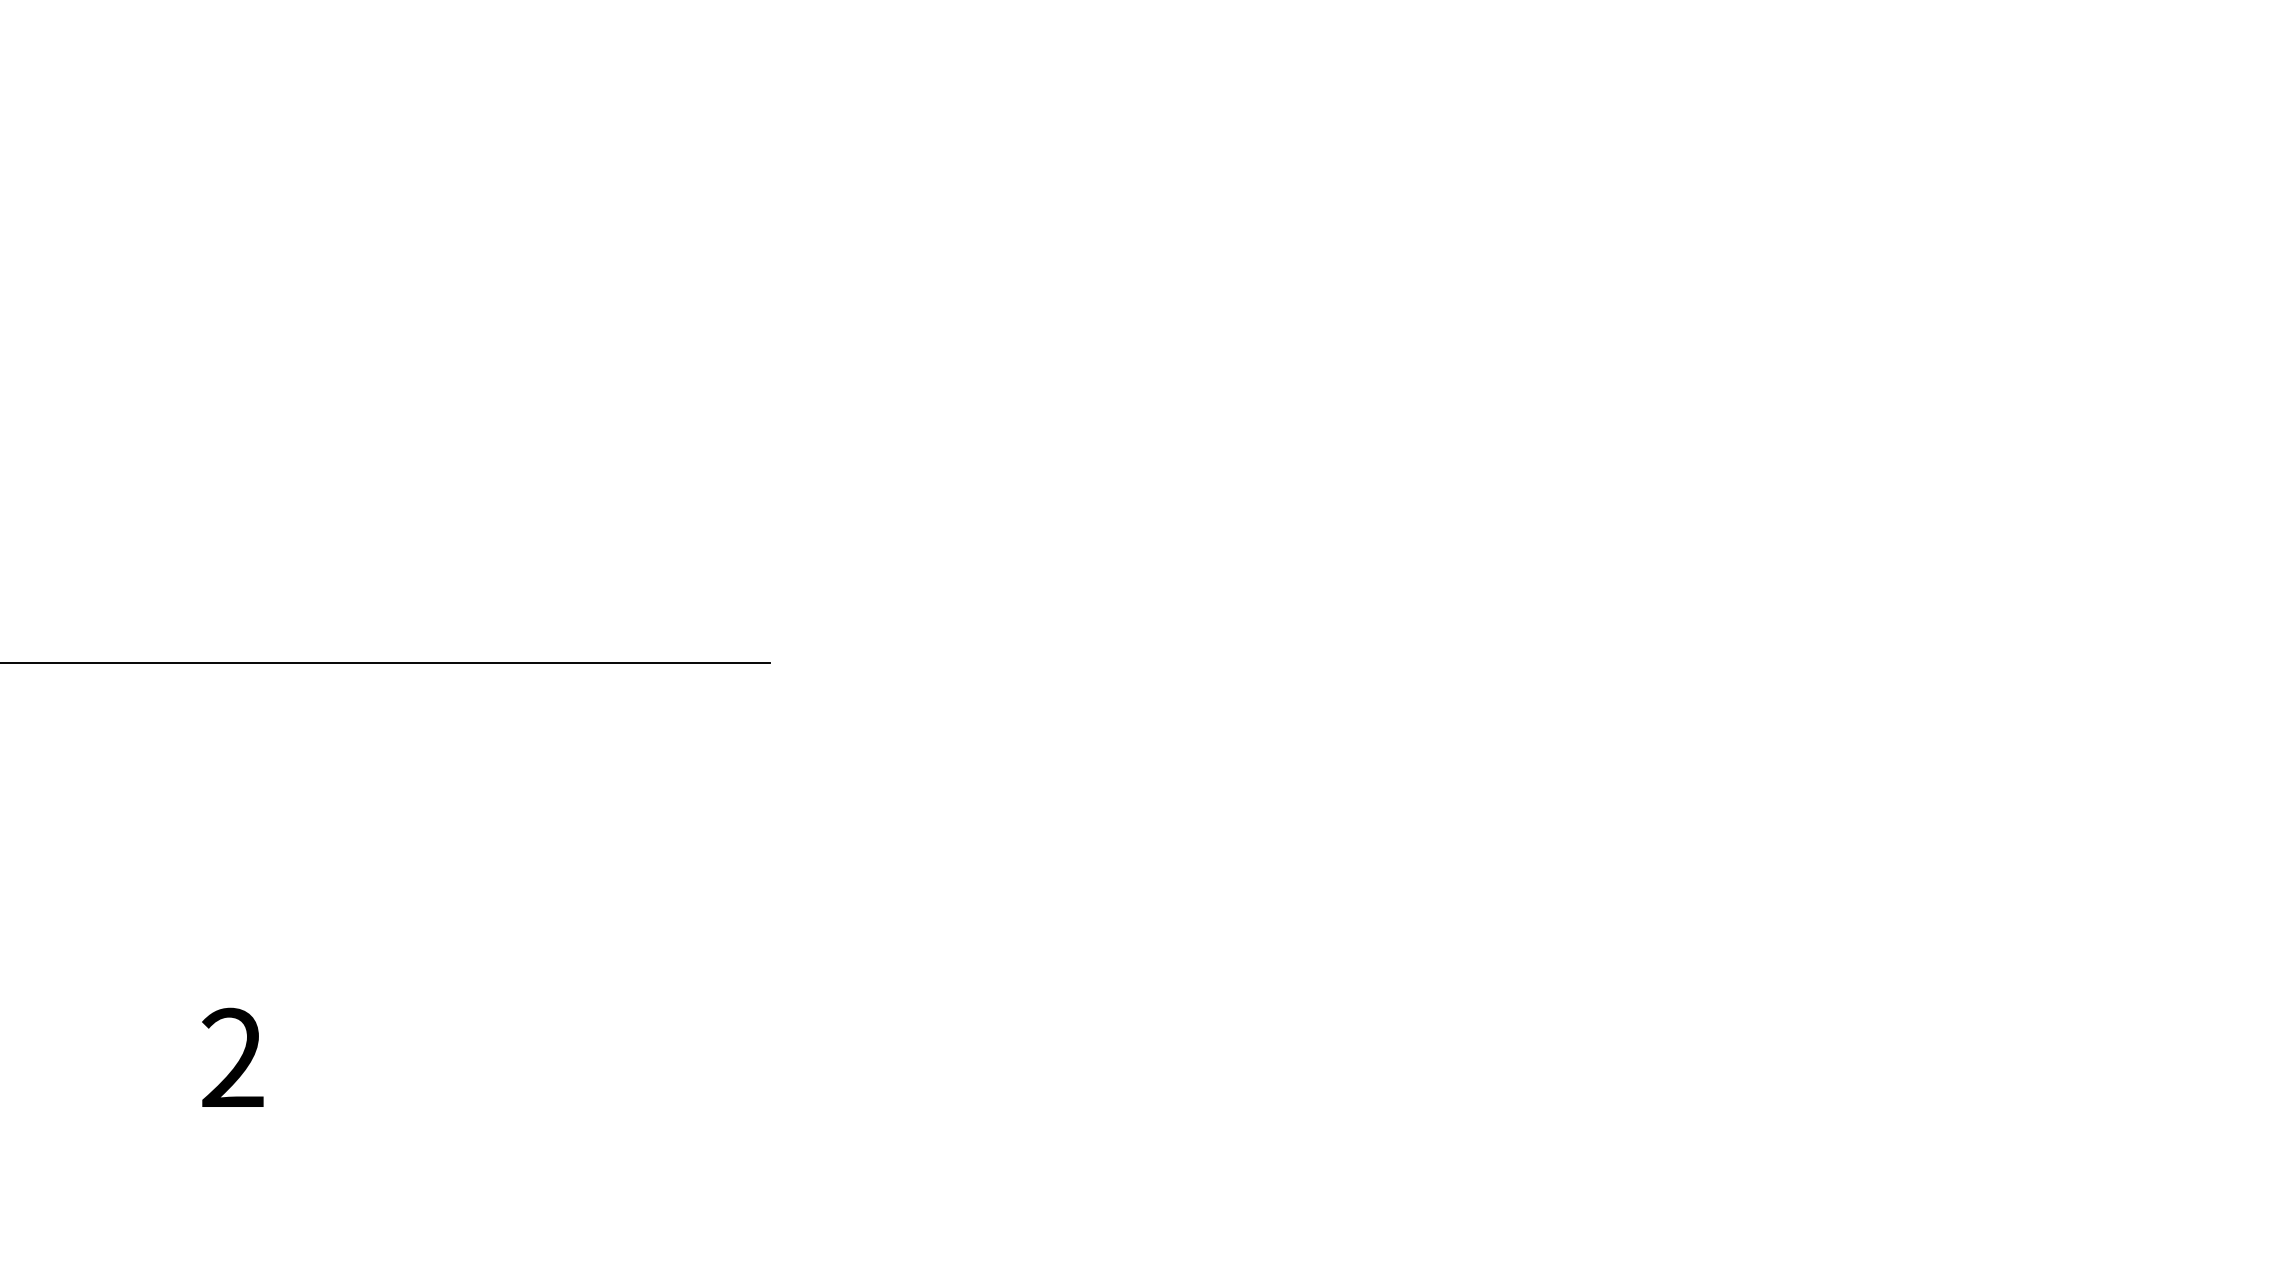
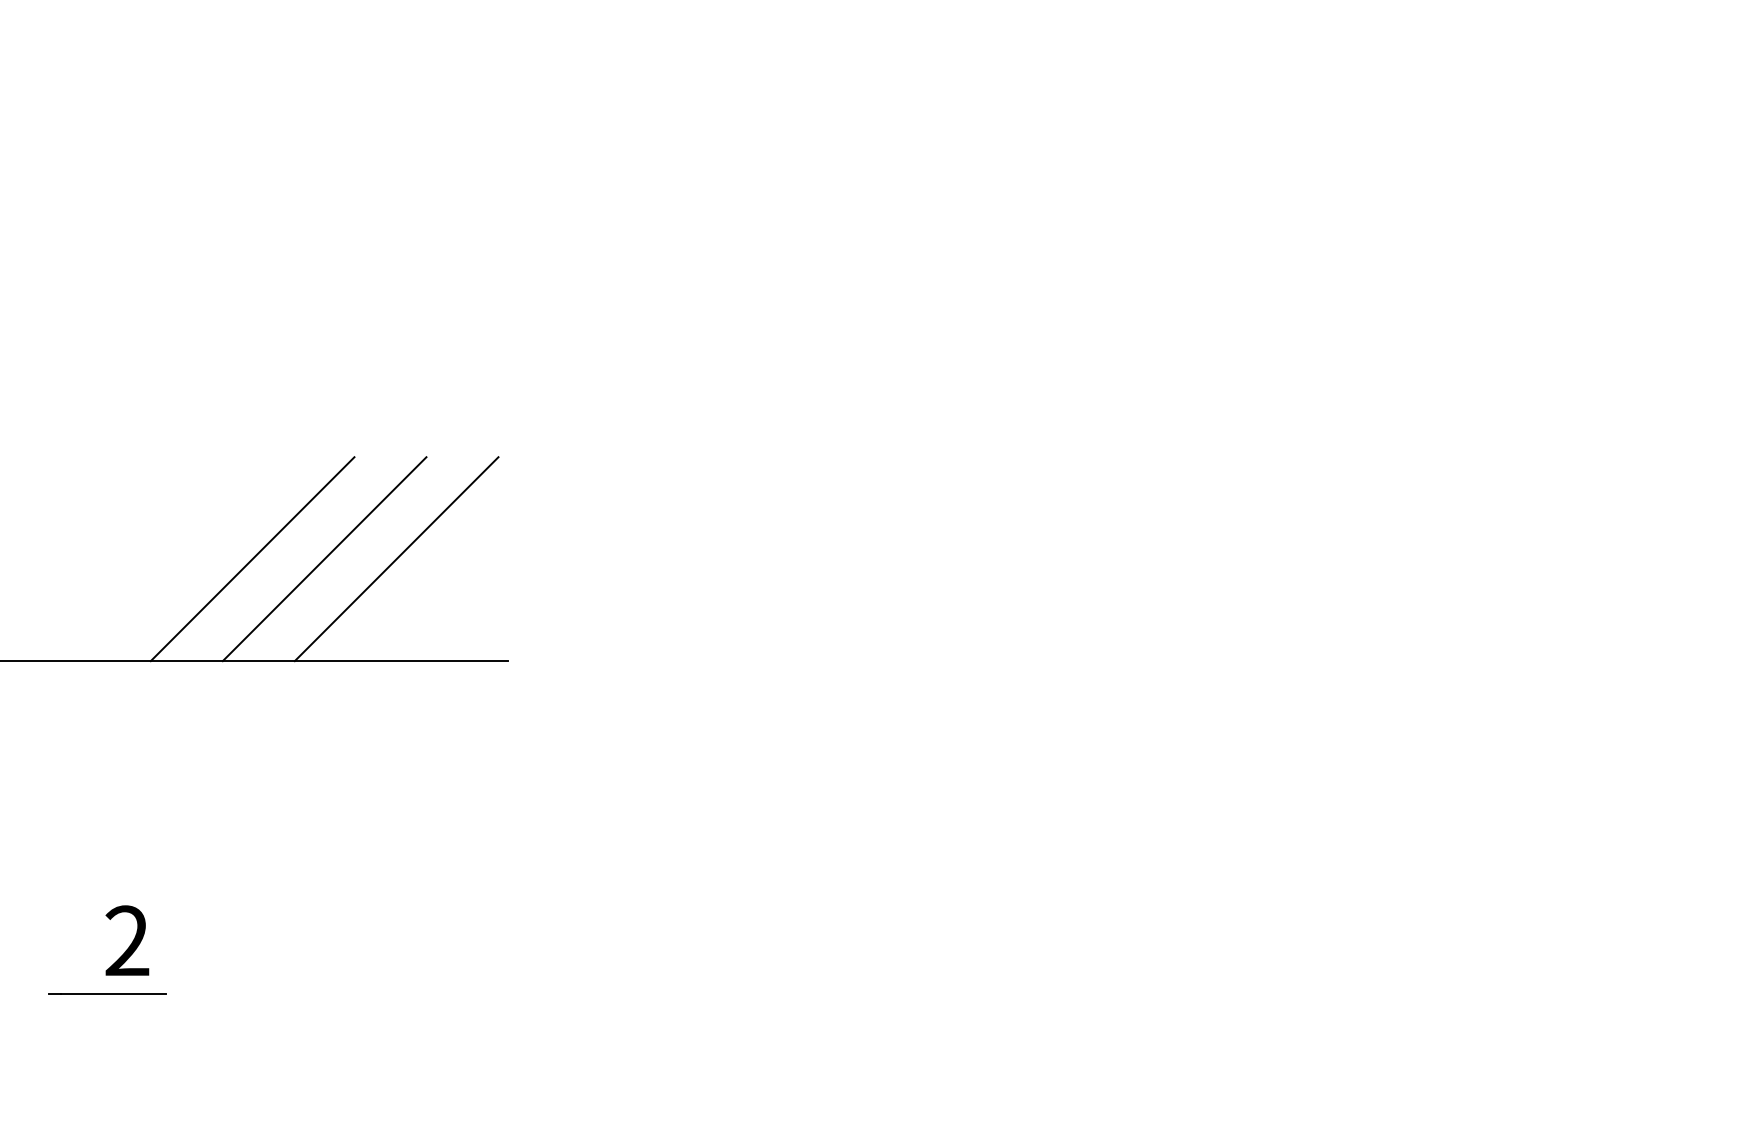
line: (409, 519) -> (252, 559), added
line: (510, 519) -> (324, 559), added
line: (612, 519) -> (396, 559), added
line: (204, 1132) -> (107, 993), added

